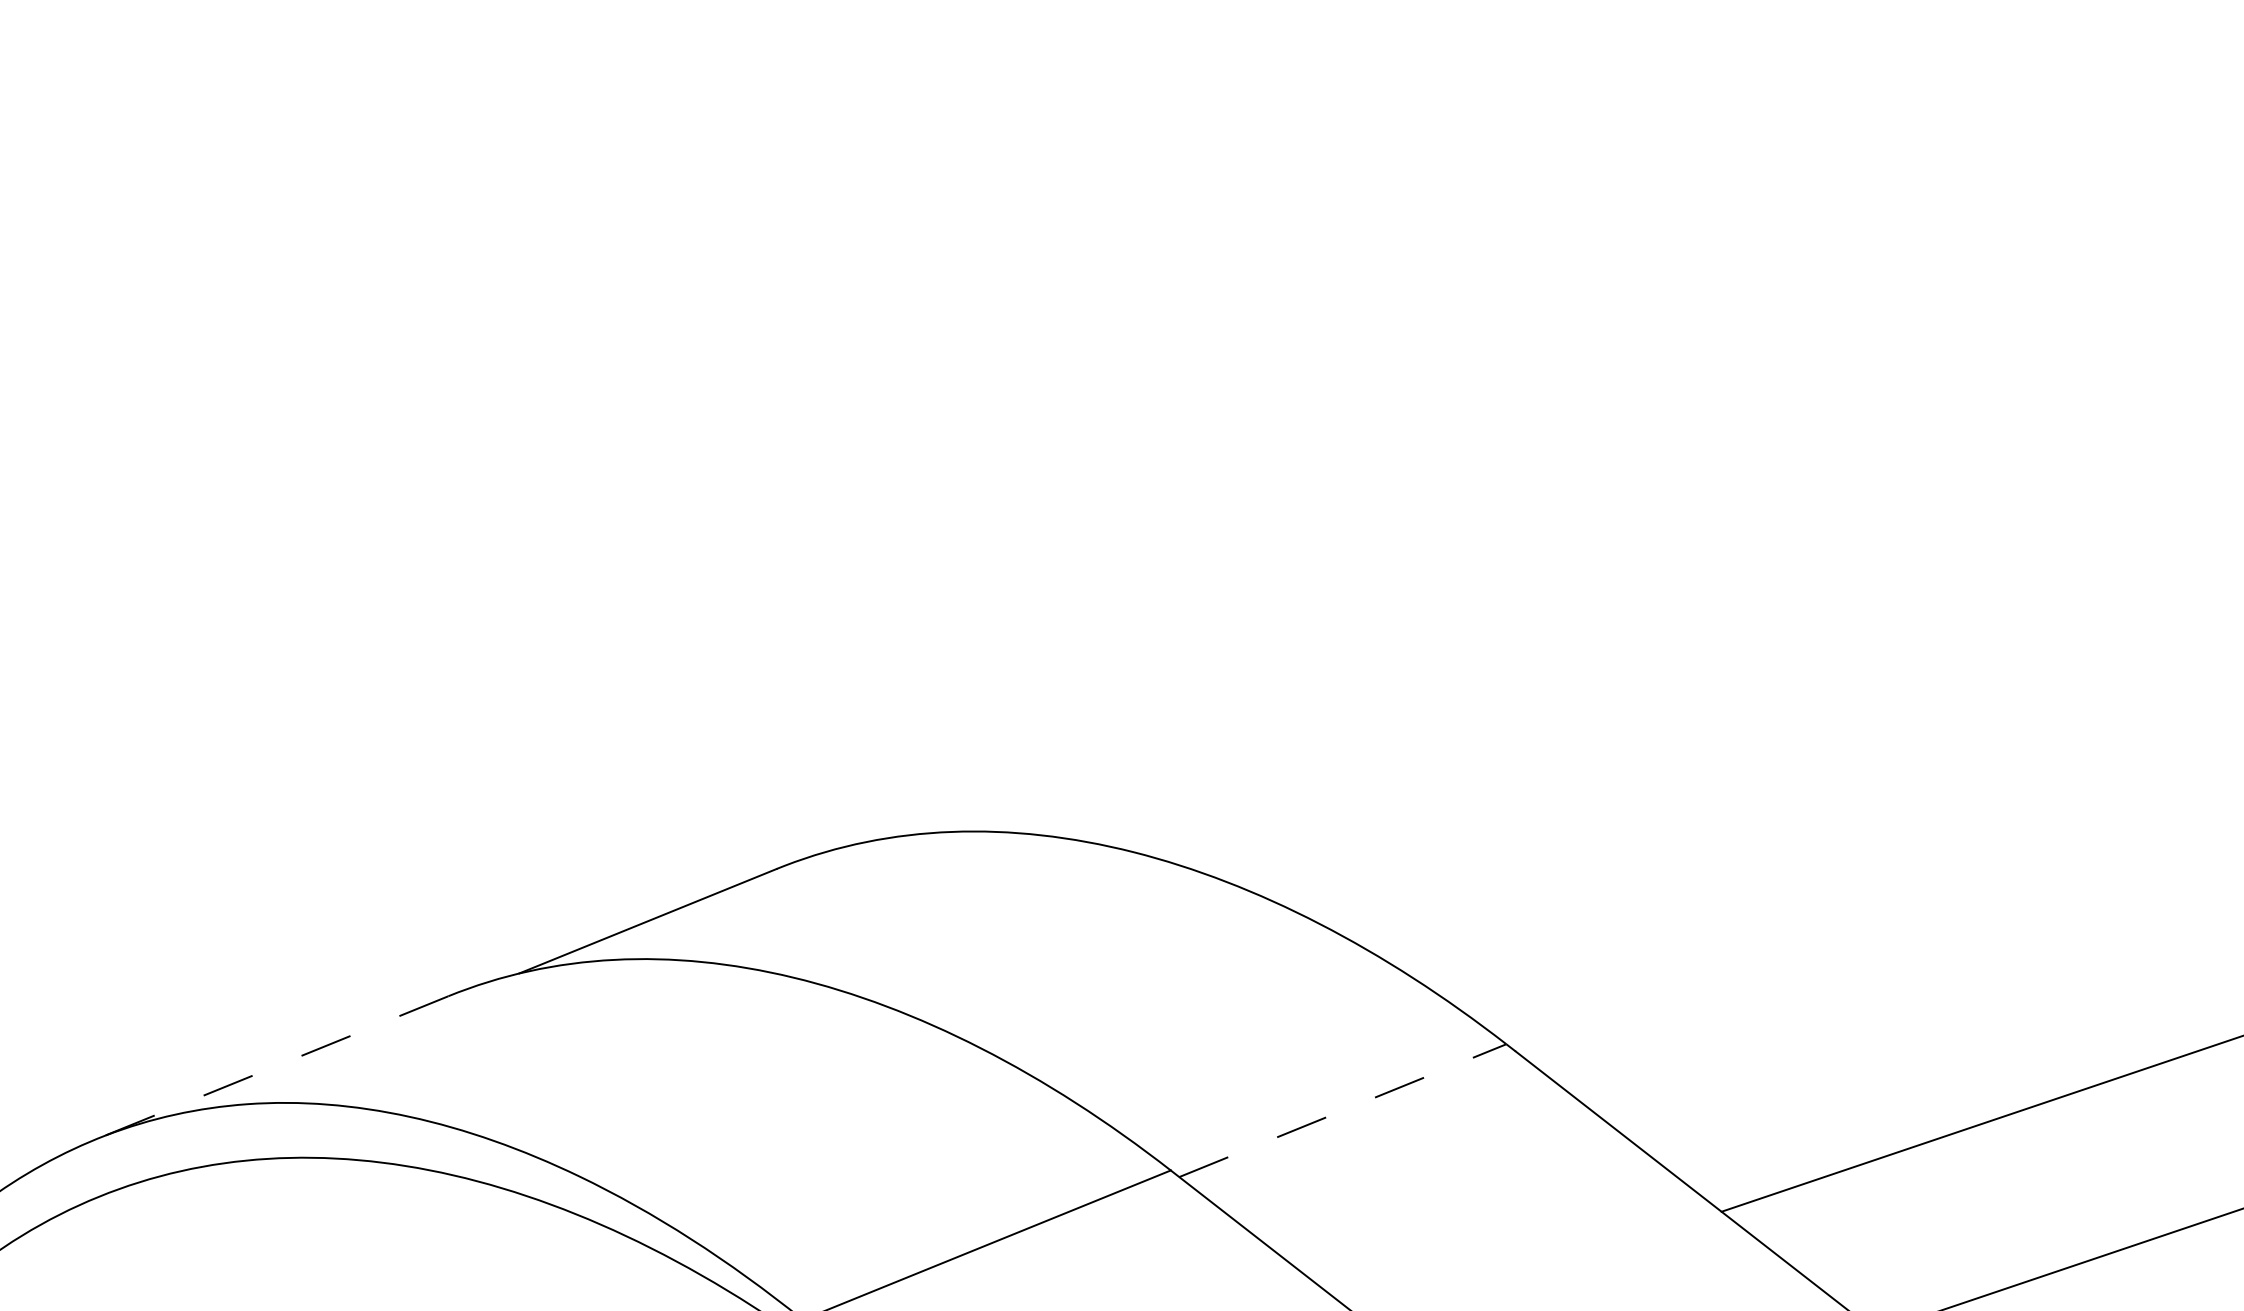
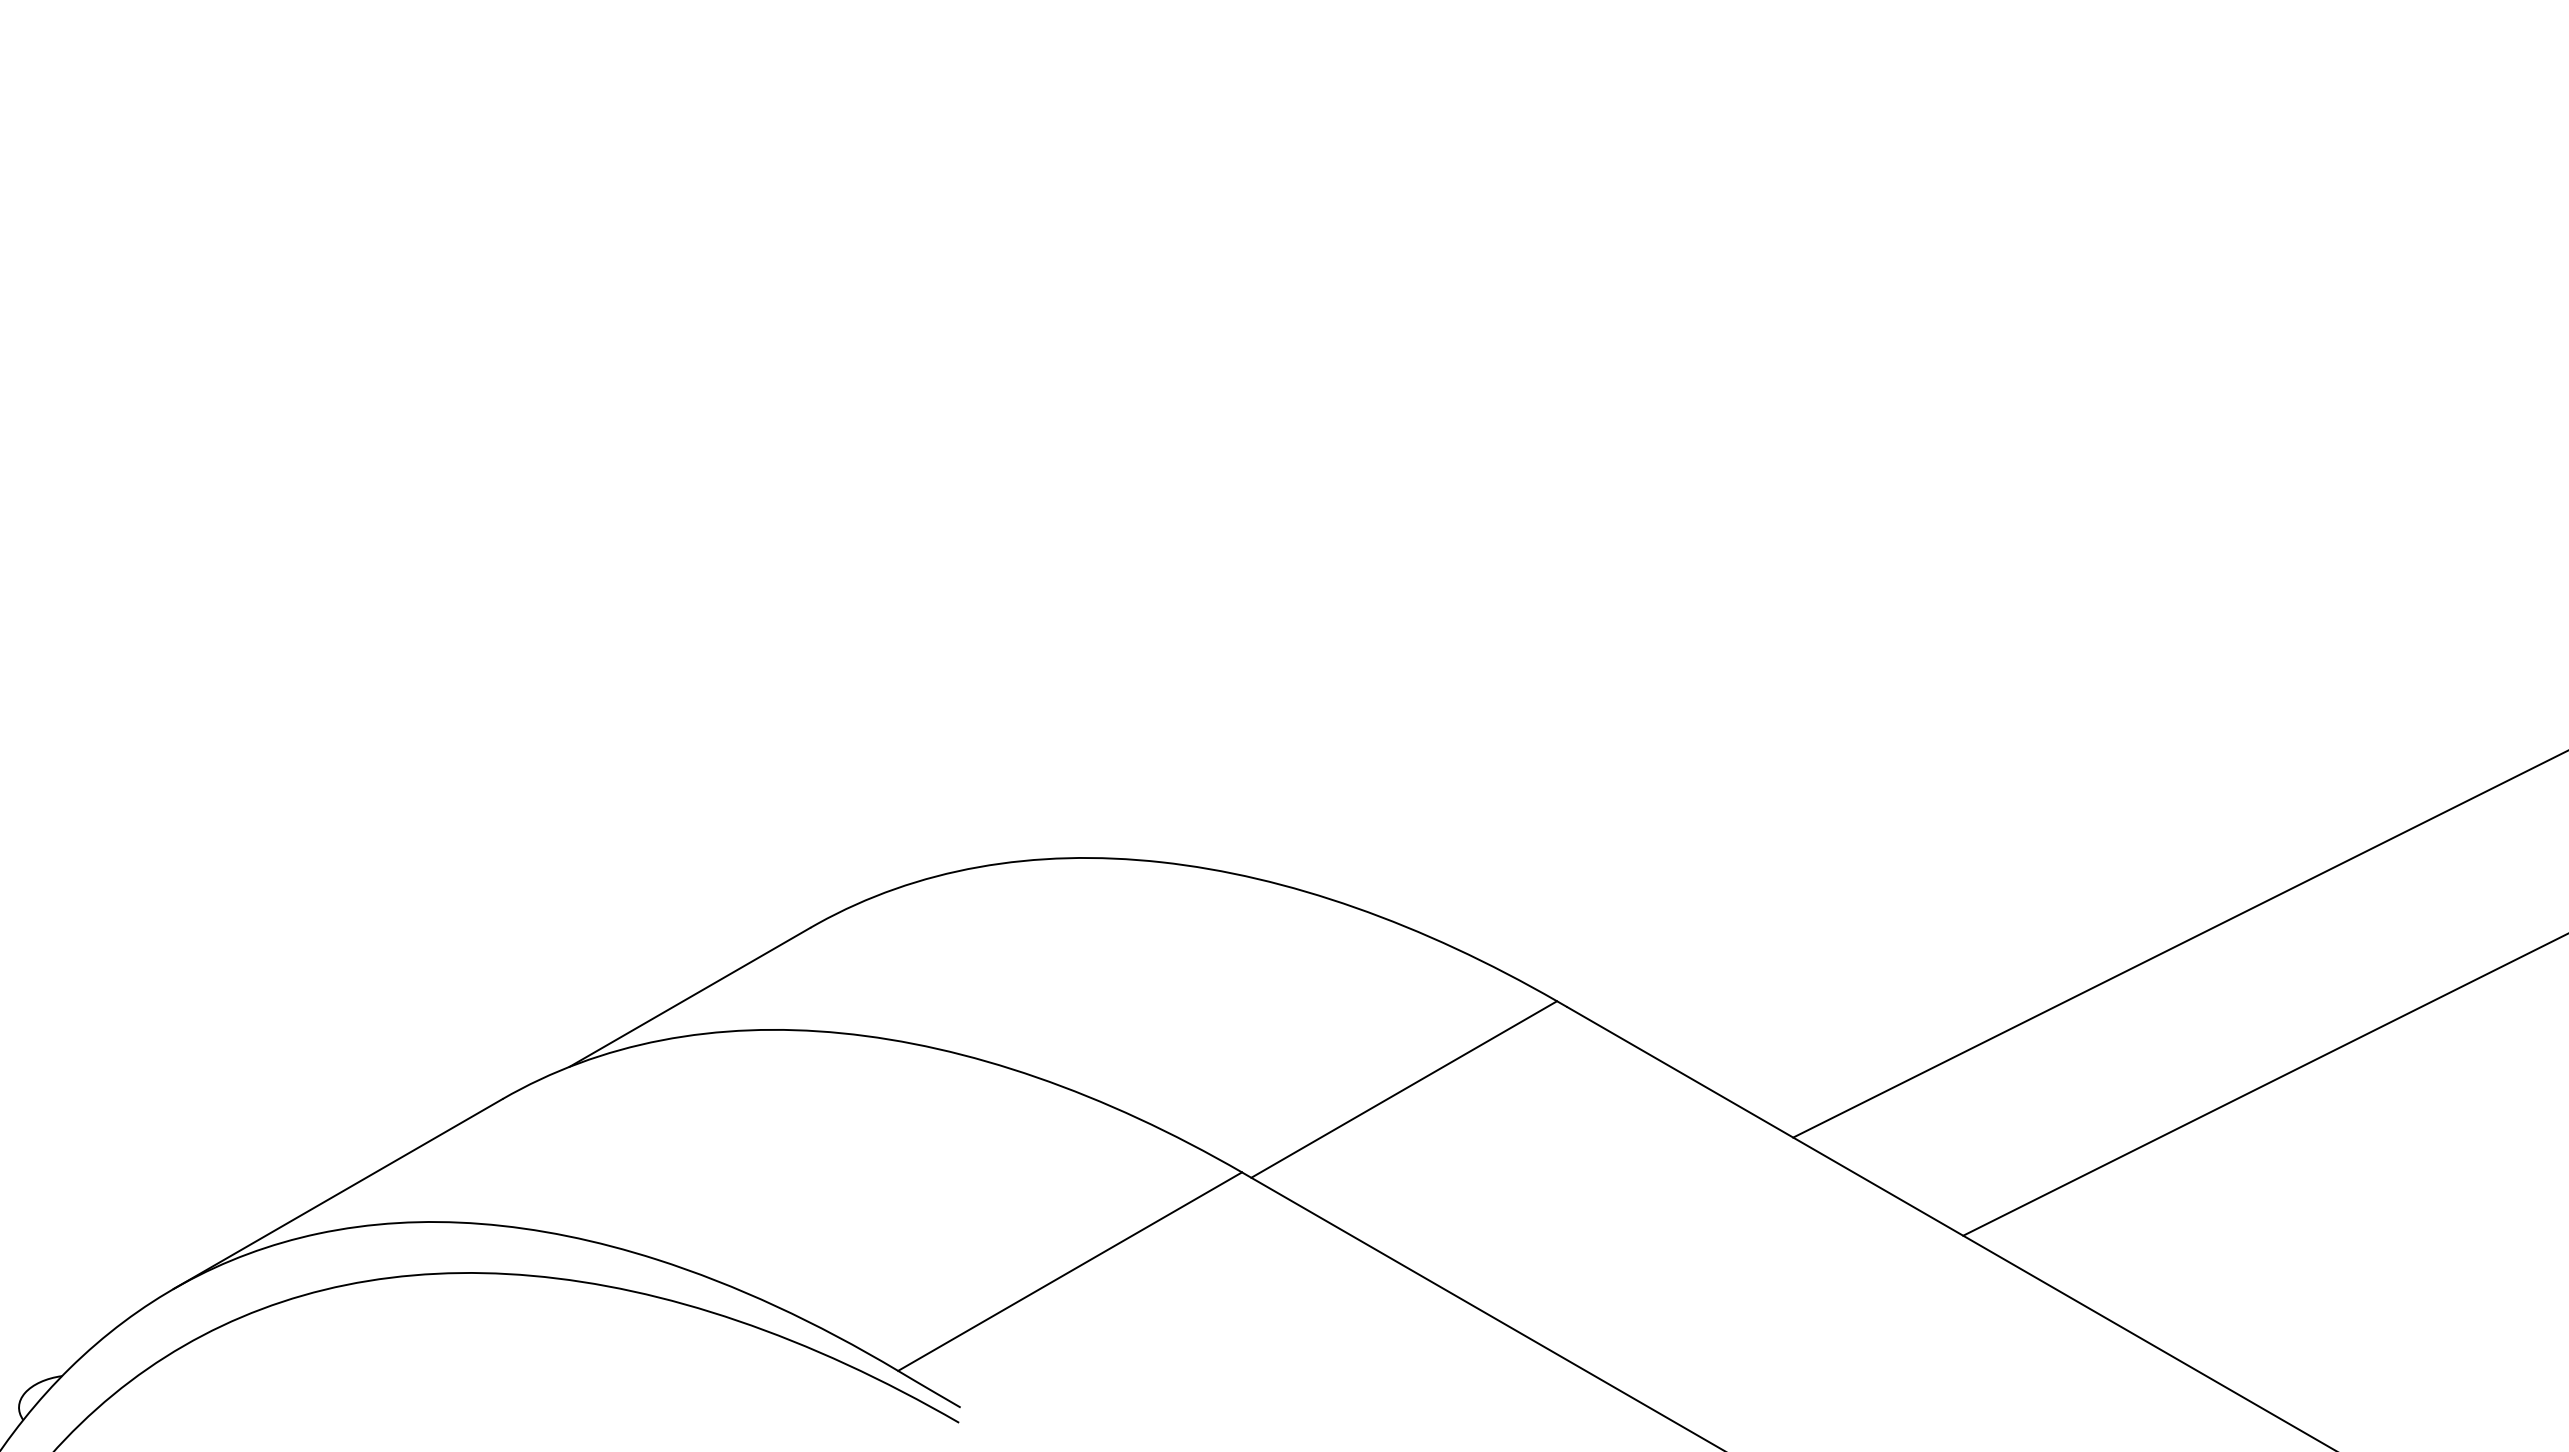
line: (272, 1068) -> (338, 1194), dashed -> solid
line: (1343, 1110) -> (1404, 1089), dashed -> solid

